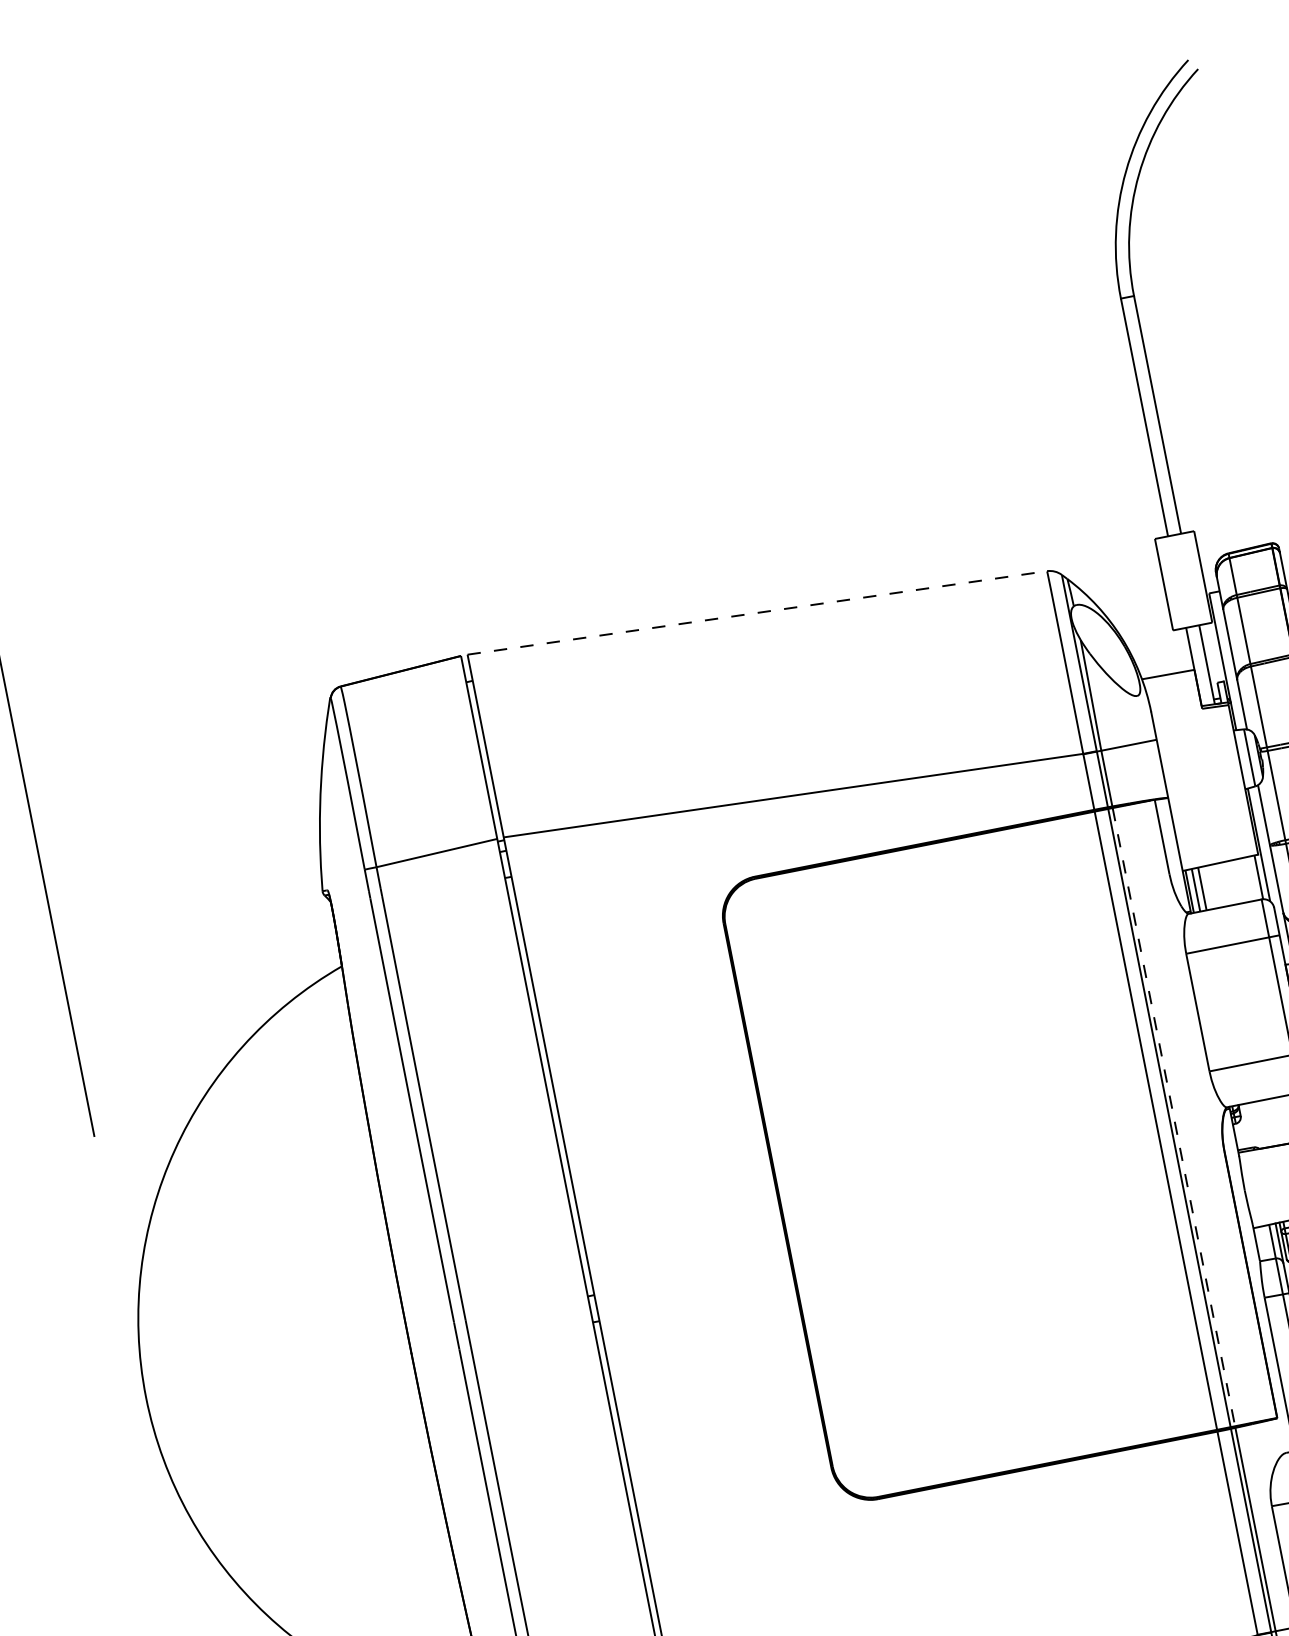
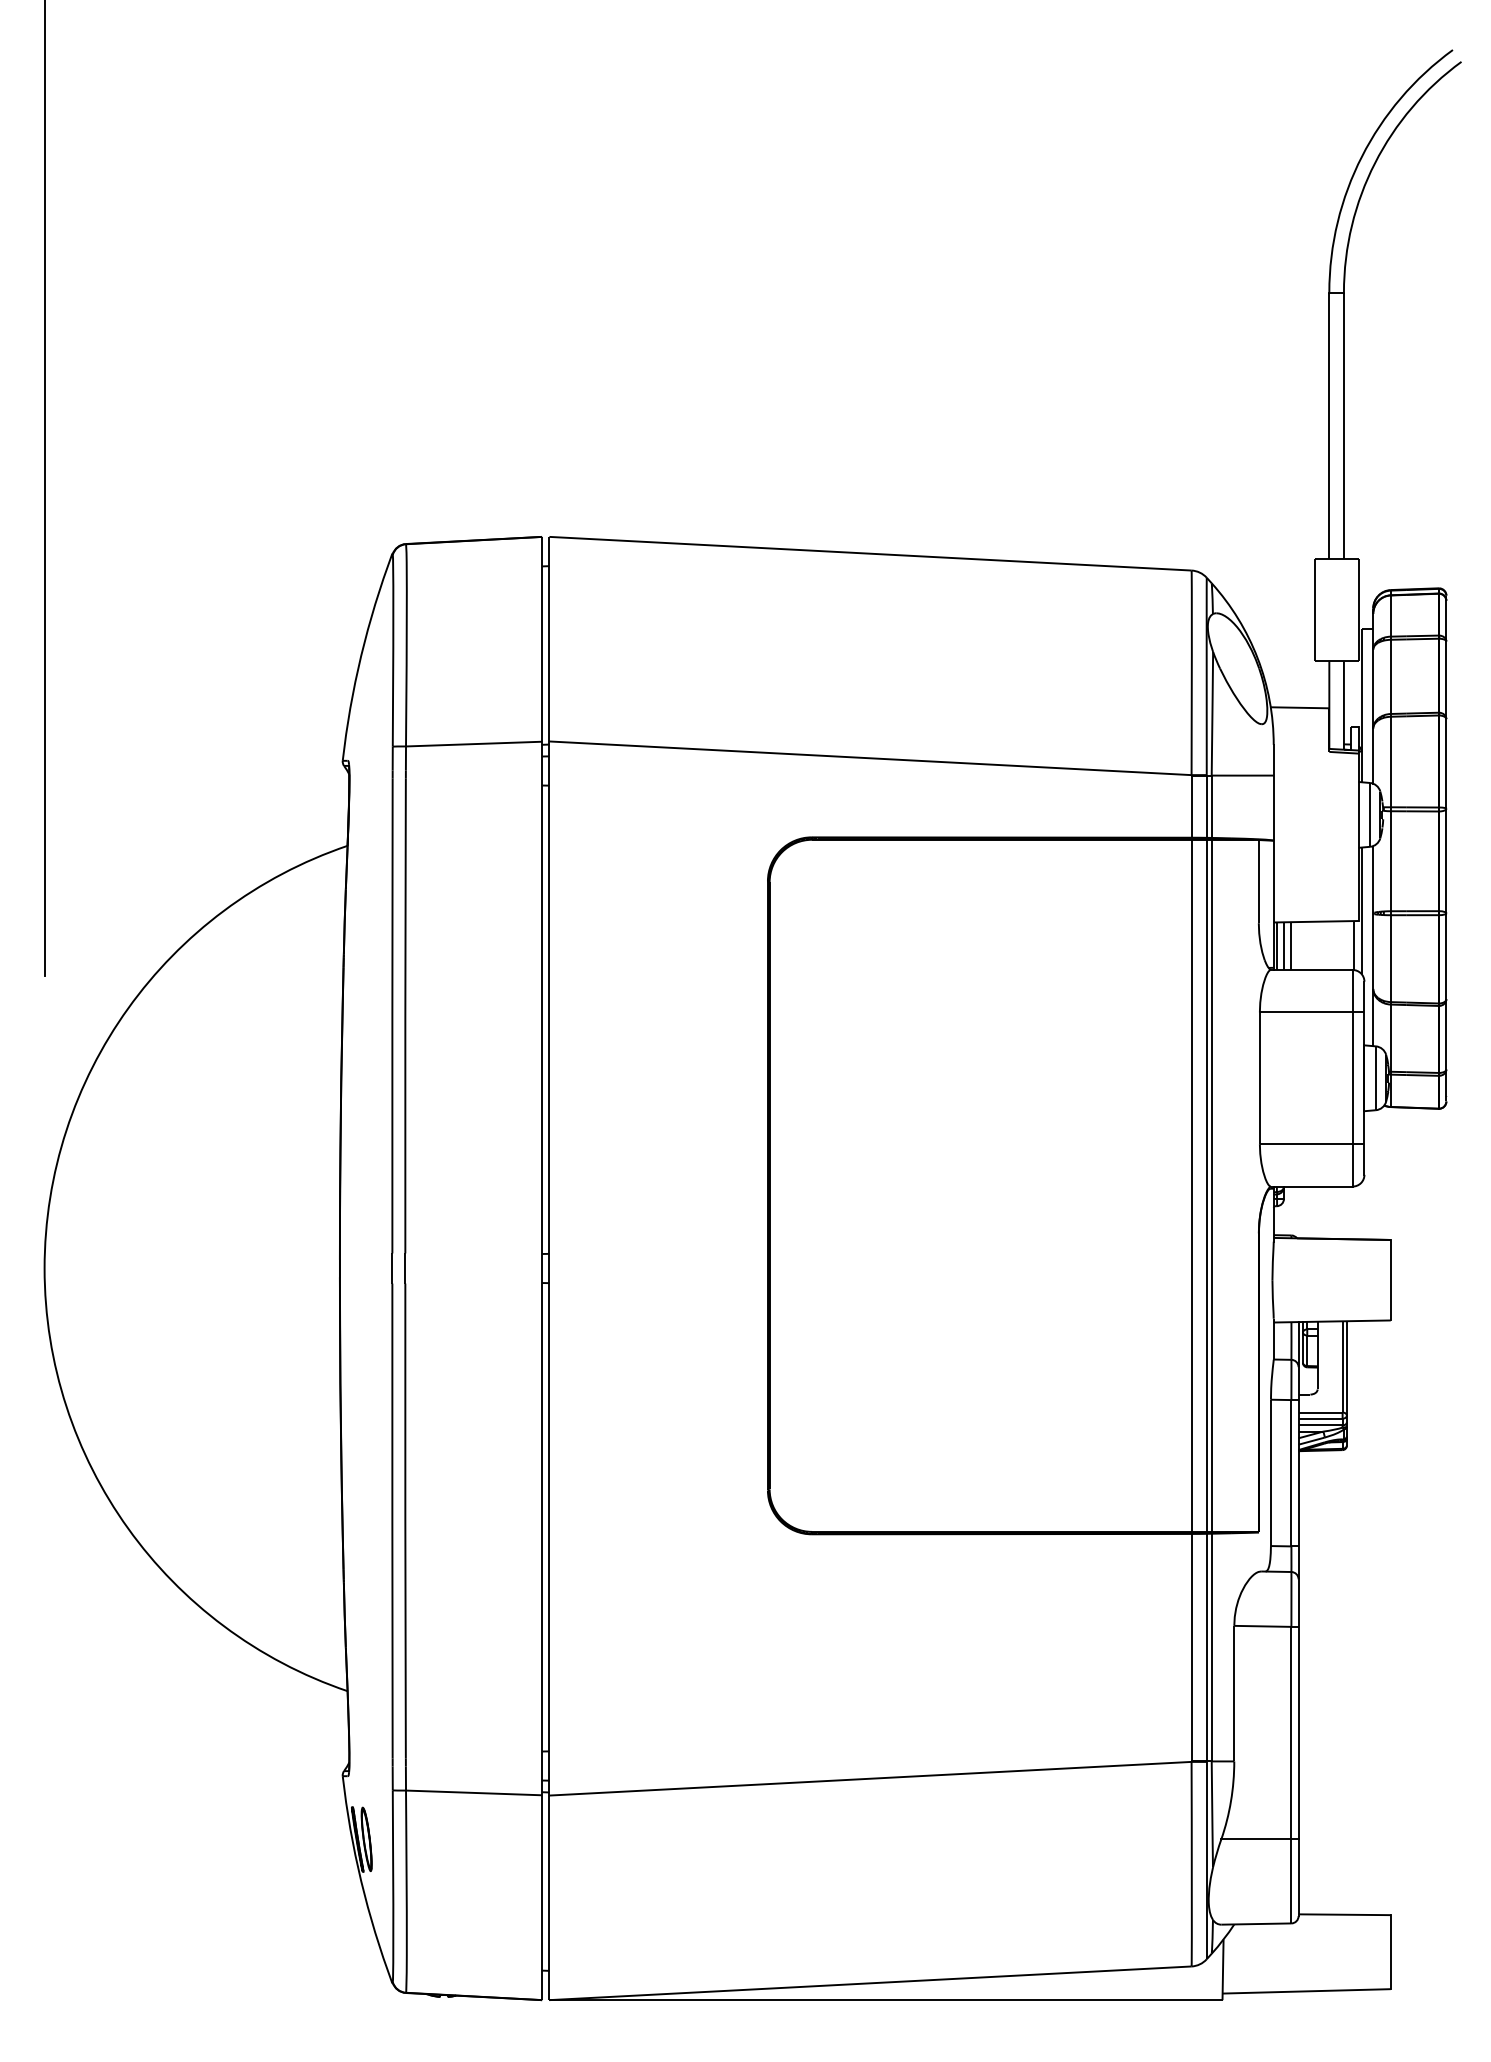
line: (757, 612) -> (870, 553), dashed -> solid
line: (1173, 1117) -> (1211, 1186), dashed -> solid

